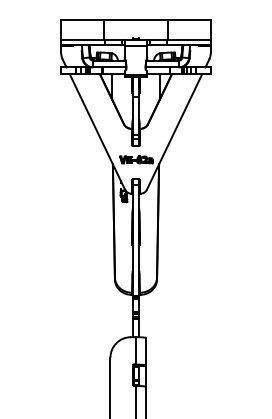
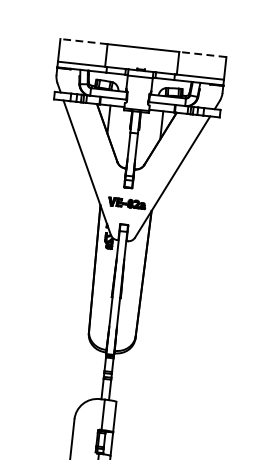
line: (81, 19) -> (83, 41), solid -> dashed
line: (189, 19) -> (202, 54), solid -> dashed

